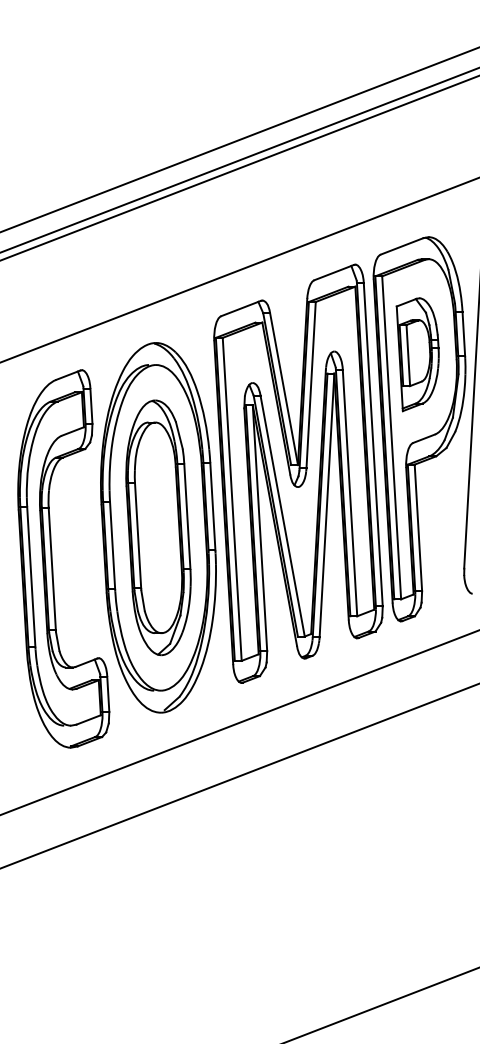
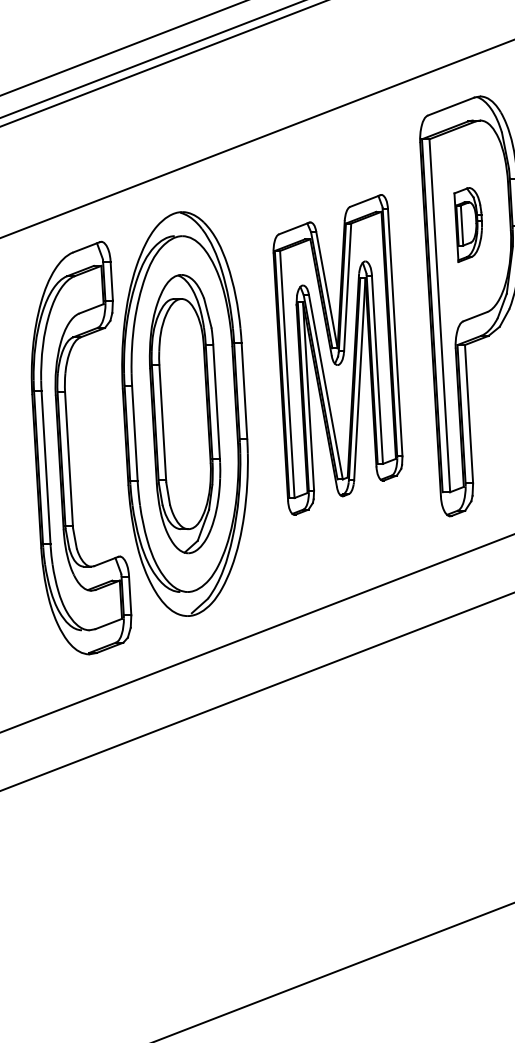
part: (417, 354) -> (468, 224), size x0.6
part: (298, 473) -> (338, 354), size x0.7

